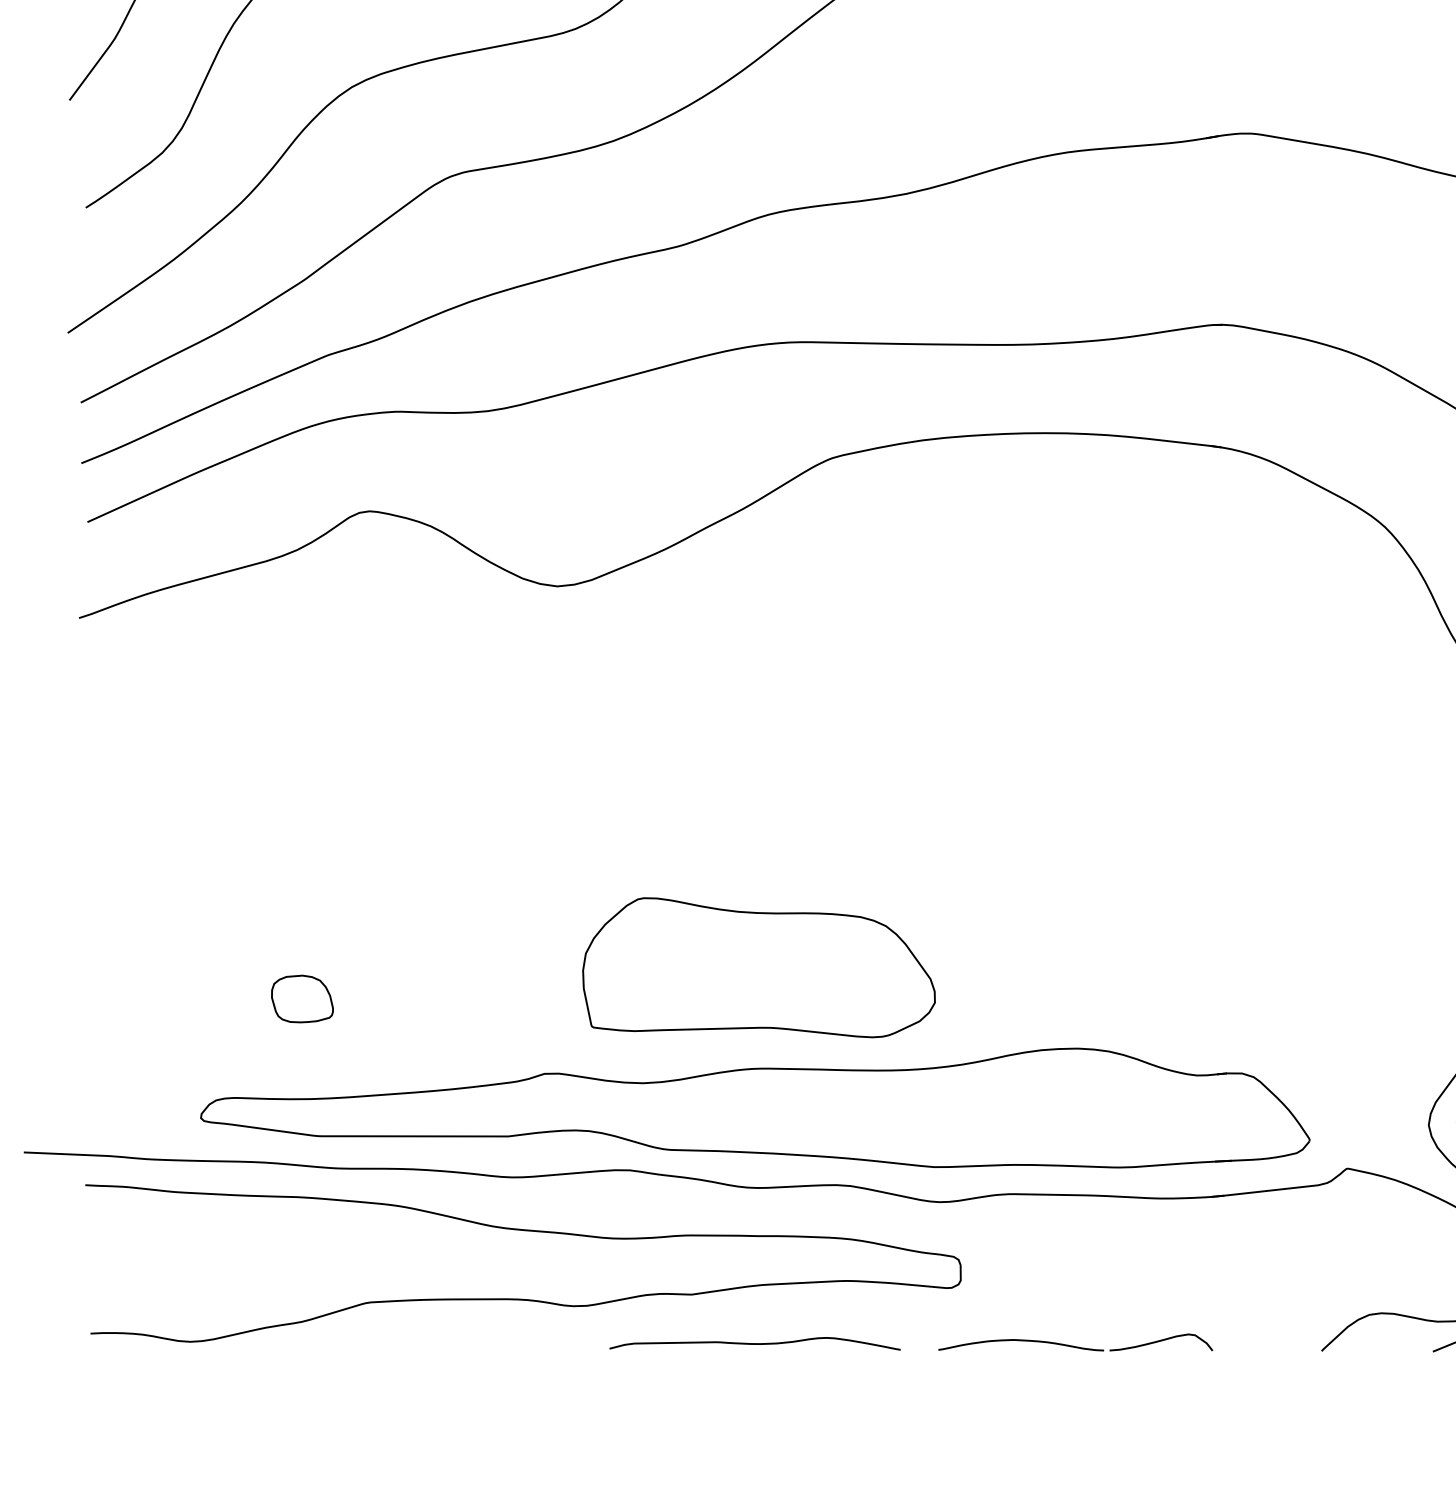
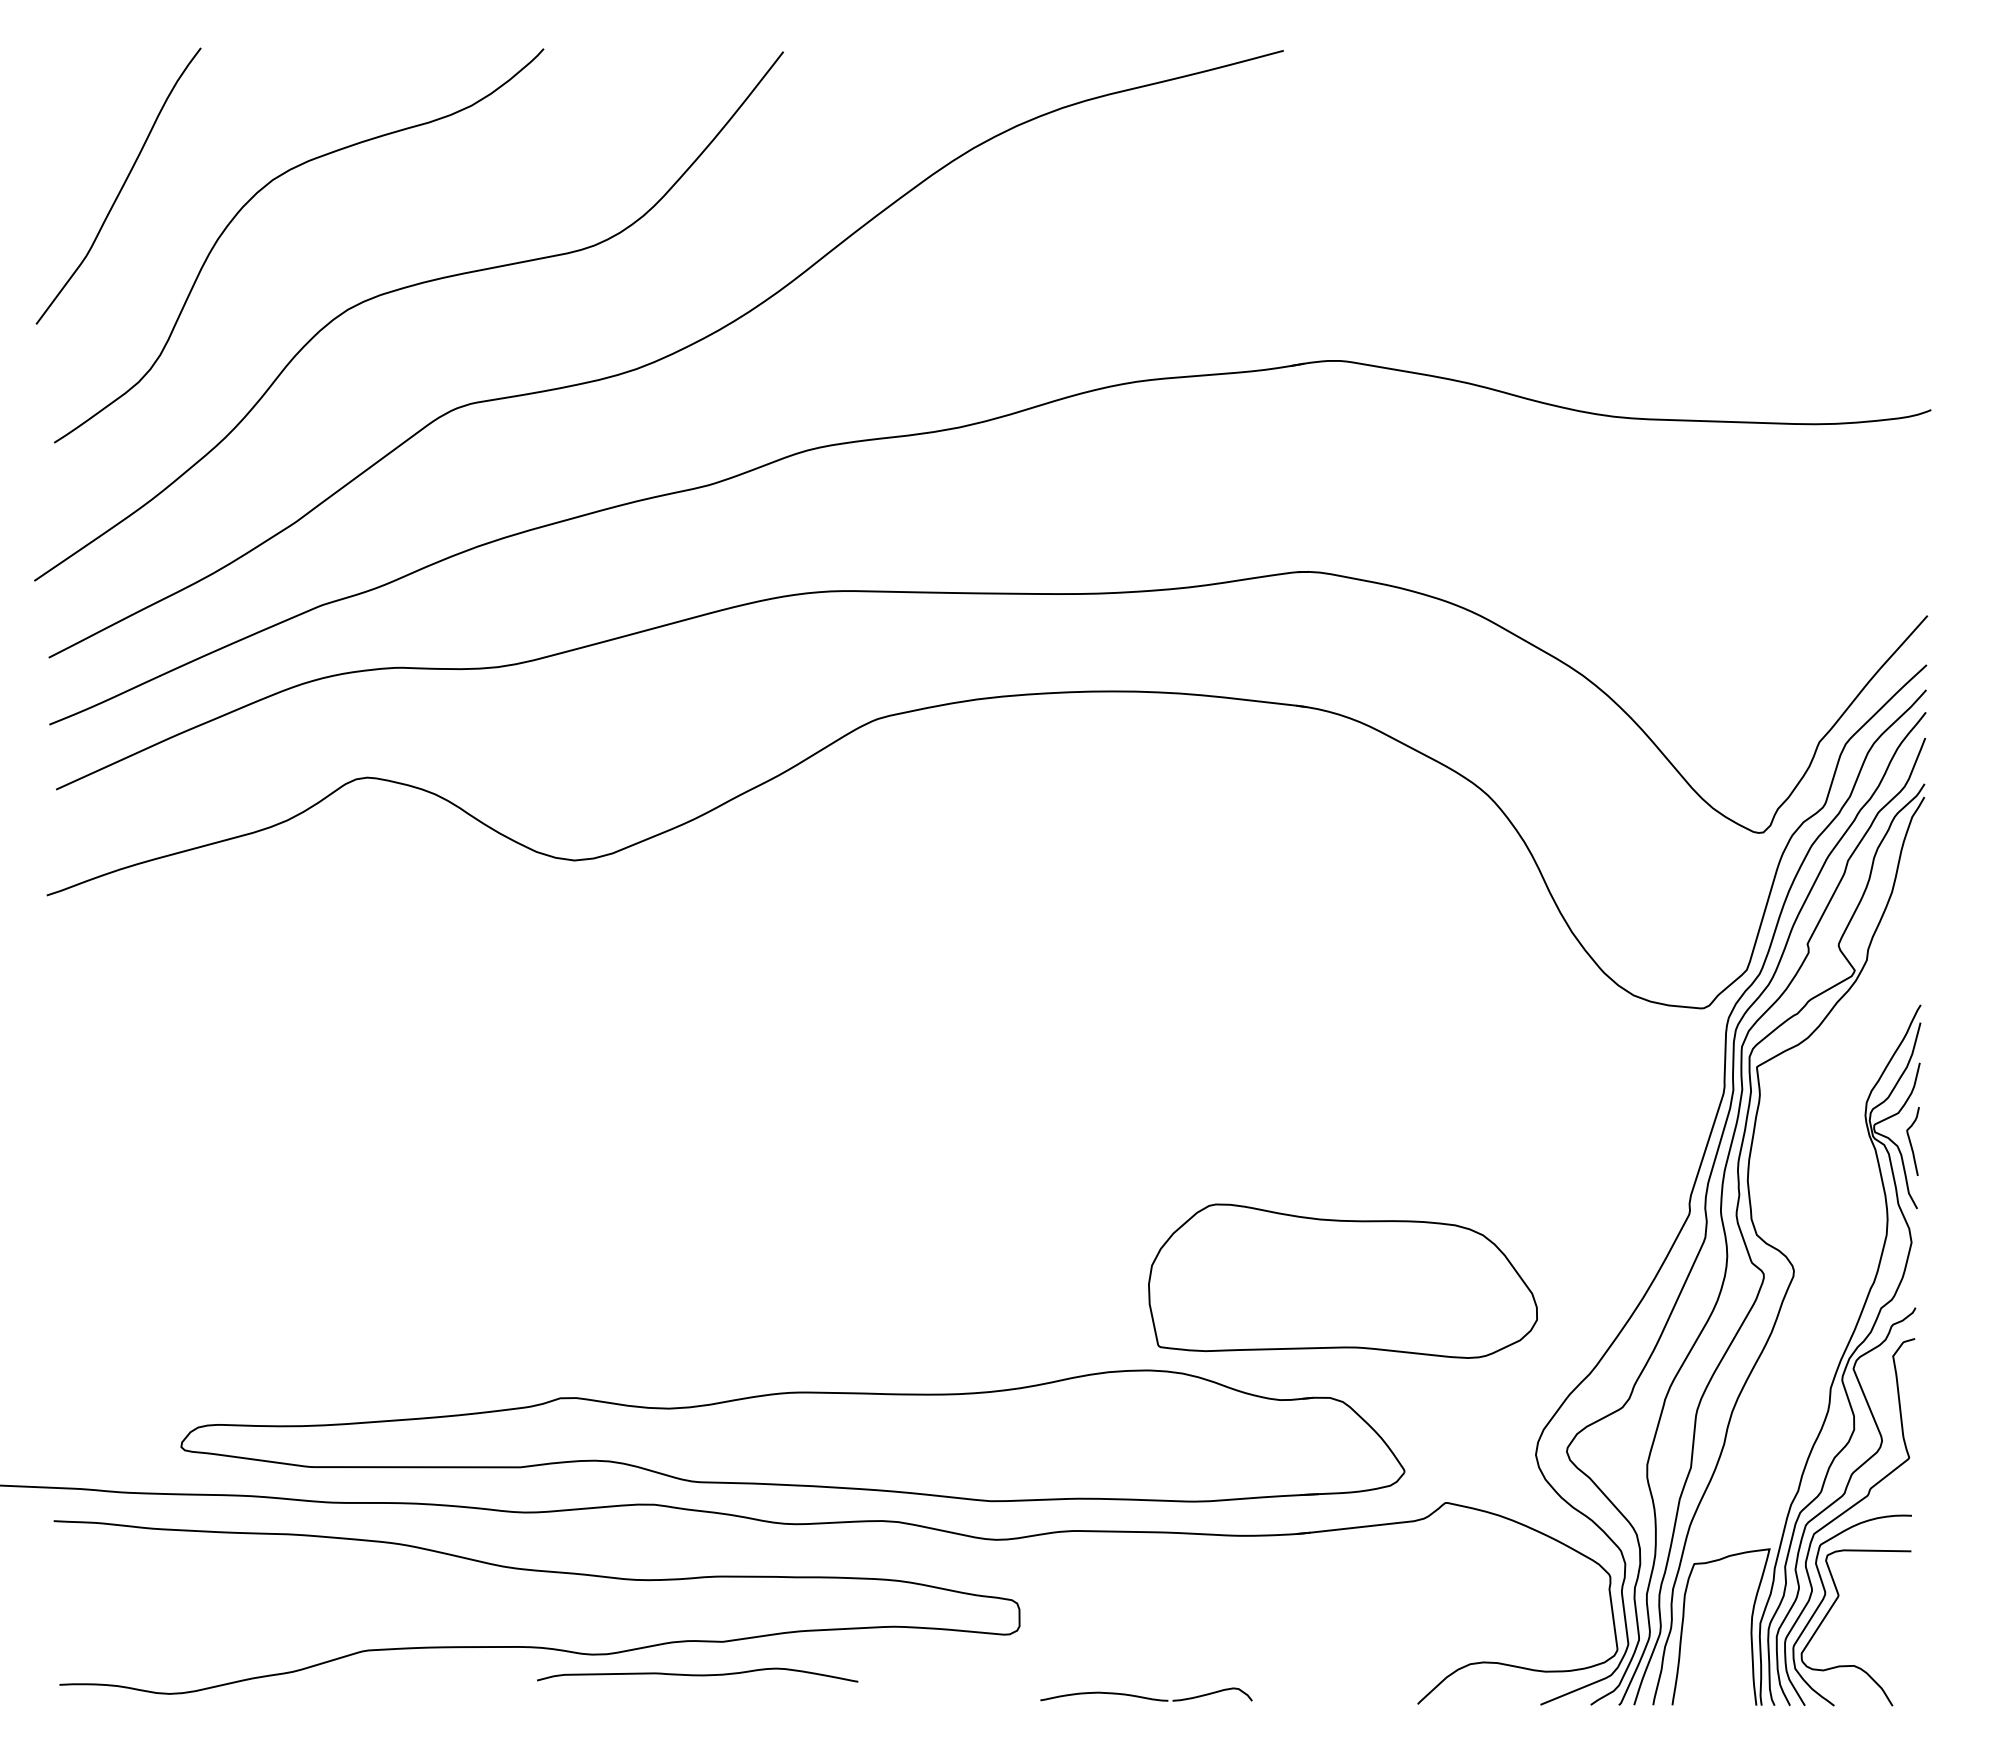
part: (758, 967) -> (1342, 1280), moved
part: (301, 998) -> (292, 1315), removed
part: (1075, 1342) -> (1146, 1694), size x0.7
curve: (754, 1343) -> (697, 1674), moved

